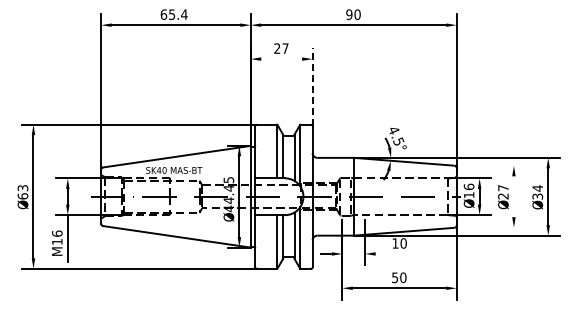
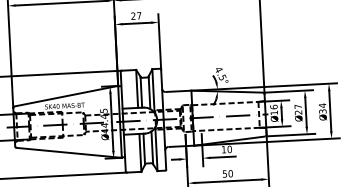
line: (281, 59) -> (136, 23), added
line: (312, 86) -> (159, 41), dashed -> solid
line: (491, 165) -> (289, 91), added
line: (513, 196) -> (305, 112), added
line: (491, 227) -> (291, 134), added
line: (393, 253) -> (222, 156), added

